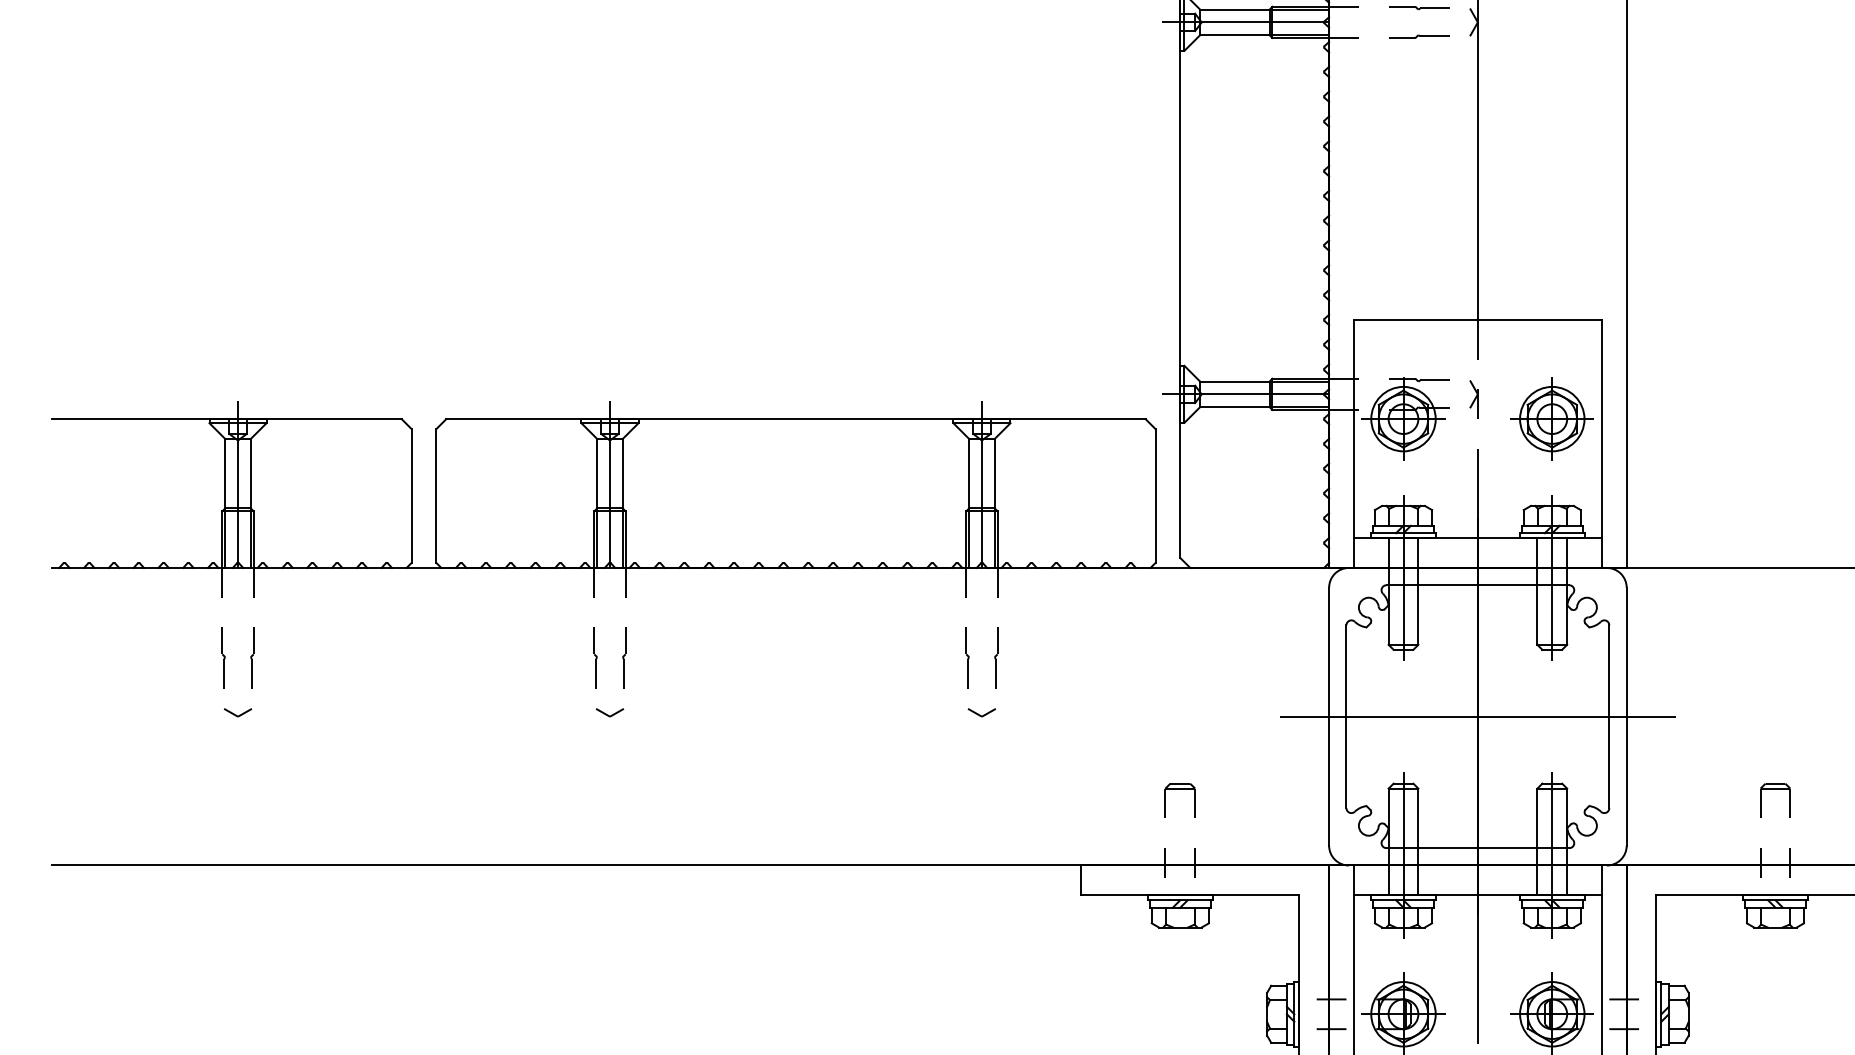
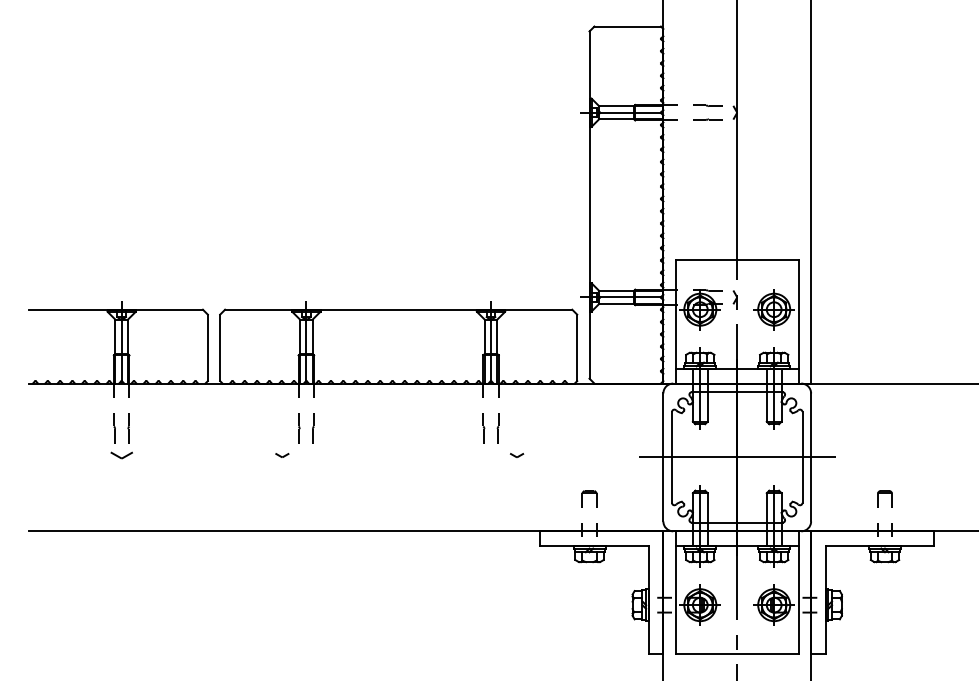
part: (237, 712) -> (121, 455), size x1.6
part: (610, 712) -> (282, 455), moved
part: (982, 712) -> (517, 455), moved

